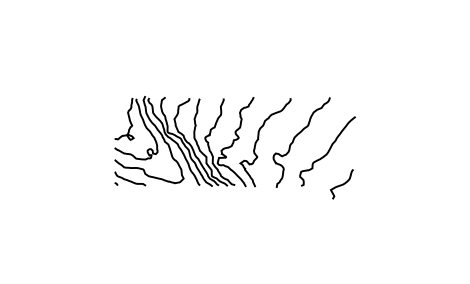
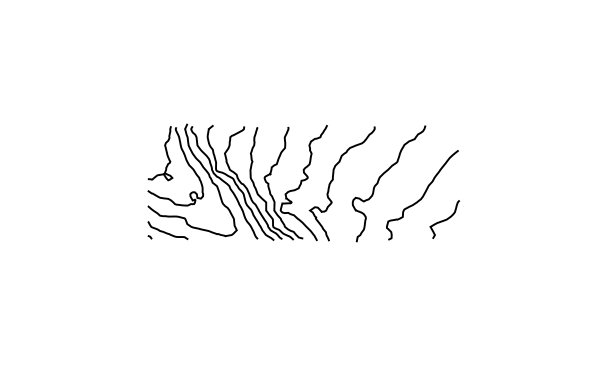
curve: (341, 184) -> (444, 219), moved

